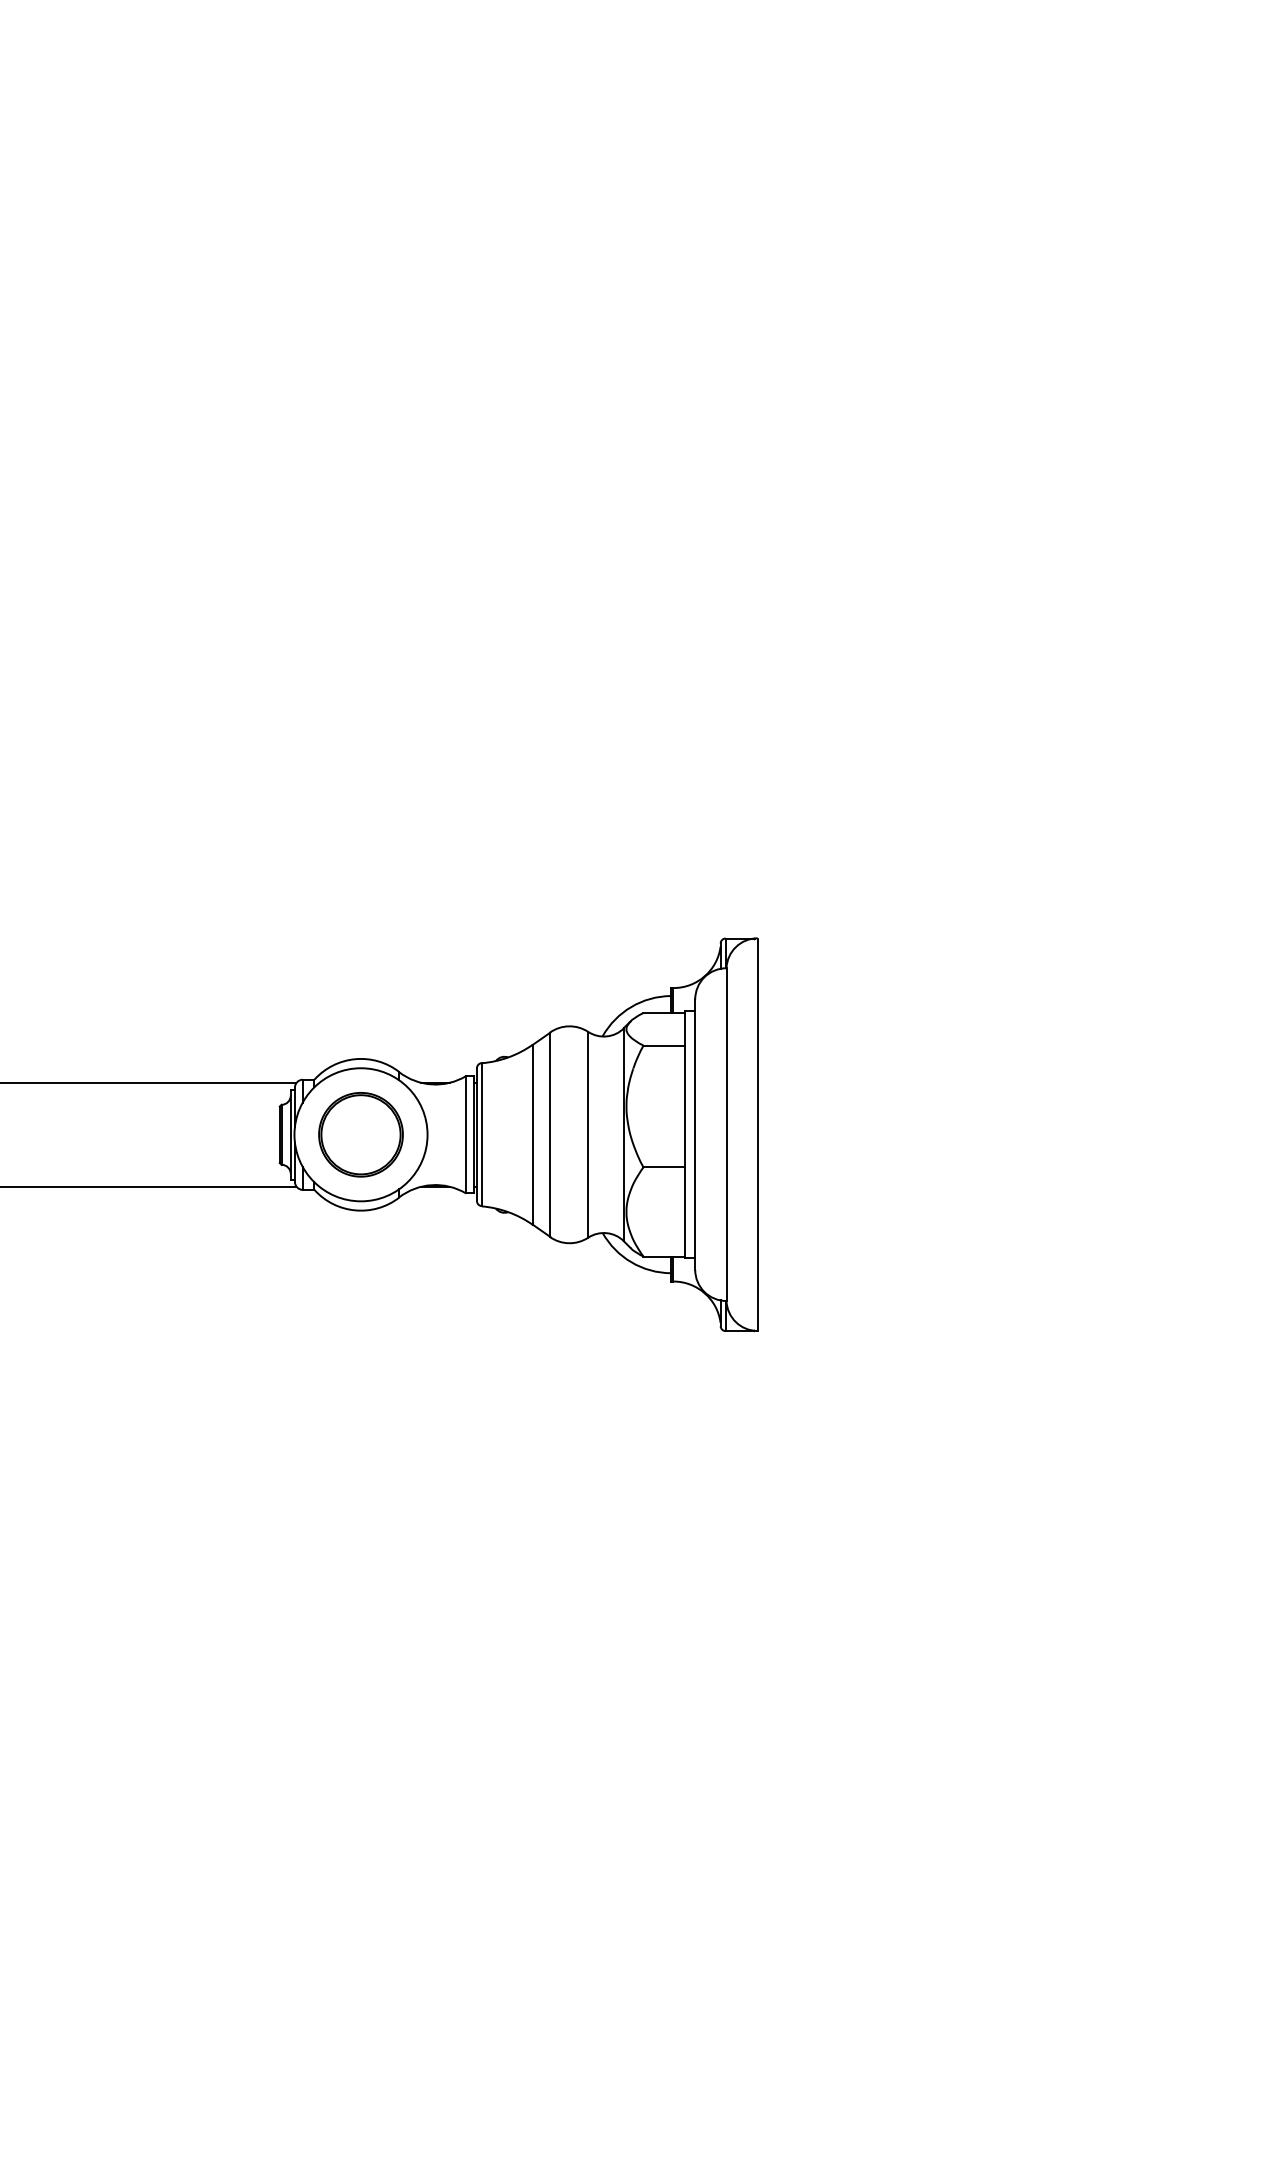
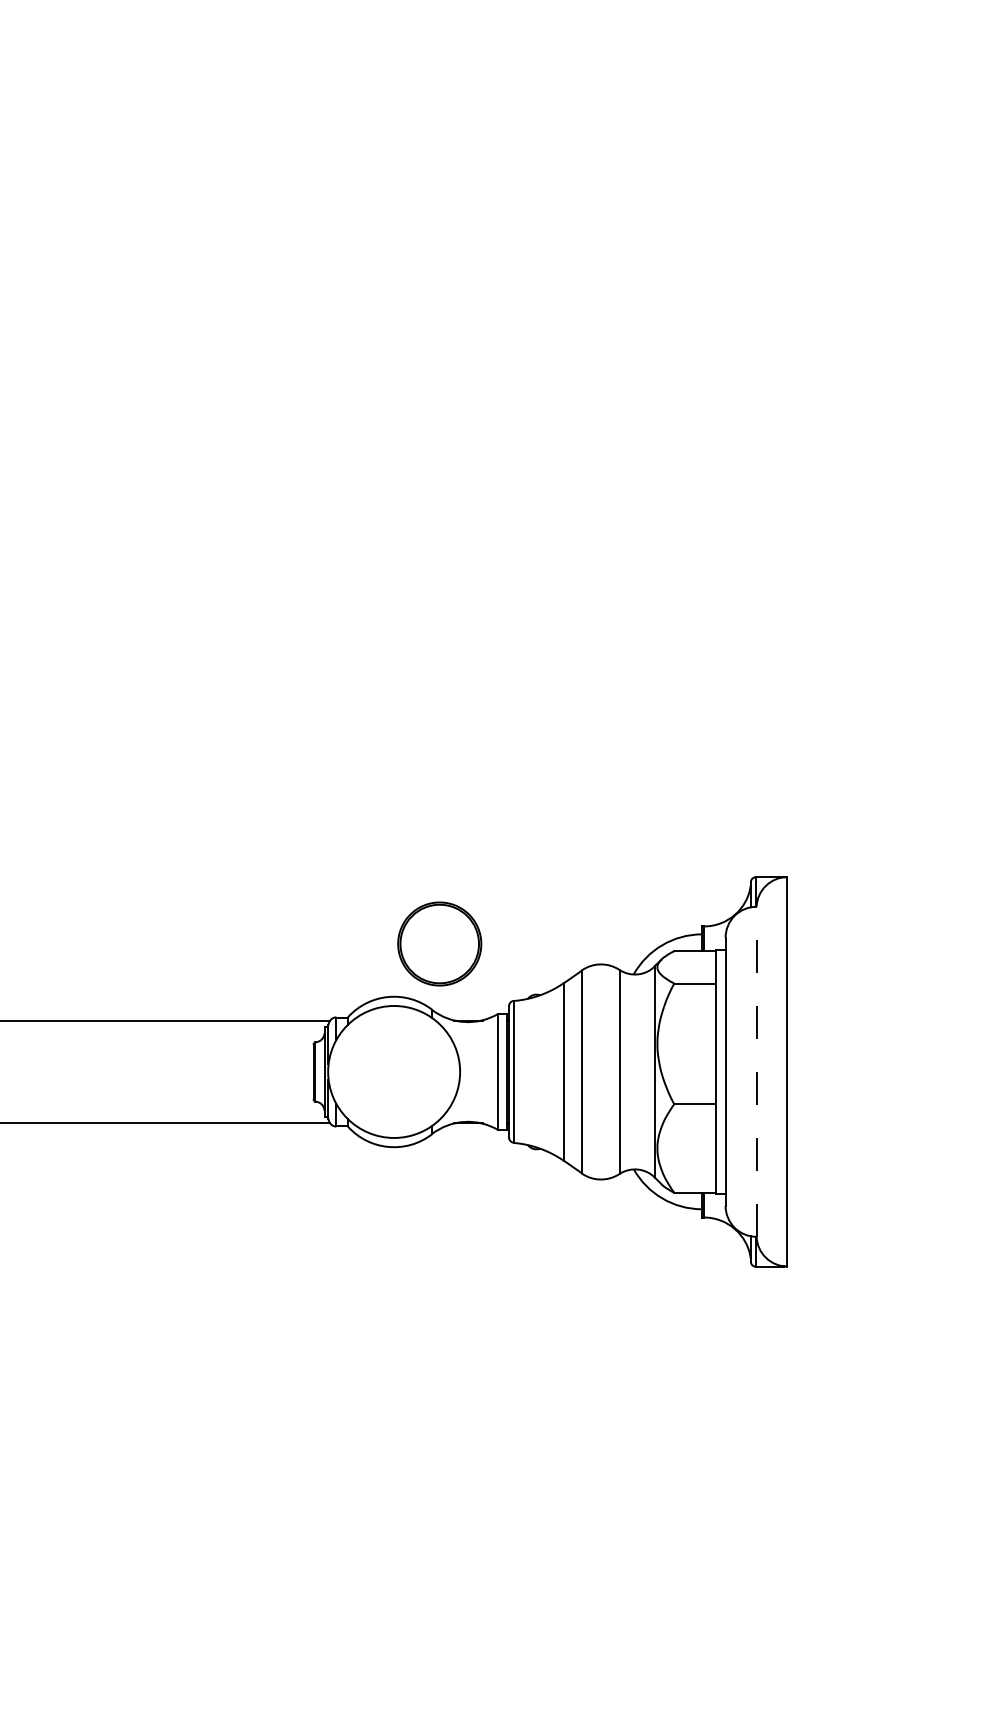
part: (360, 1134) -> (439, 943), moved
line: (726, 1134) -> (756, 1071), solid -> dashed

